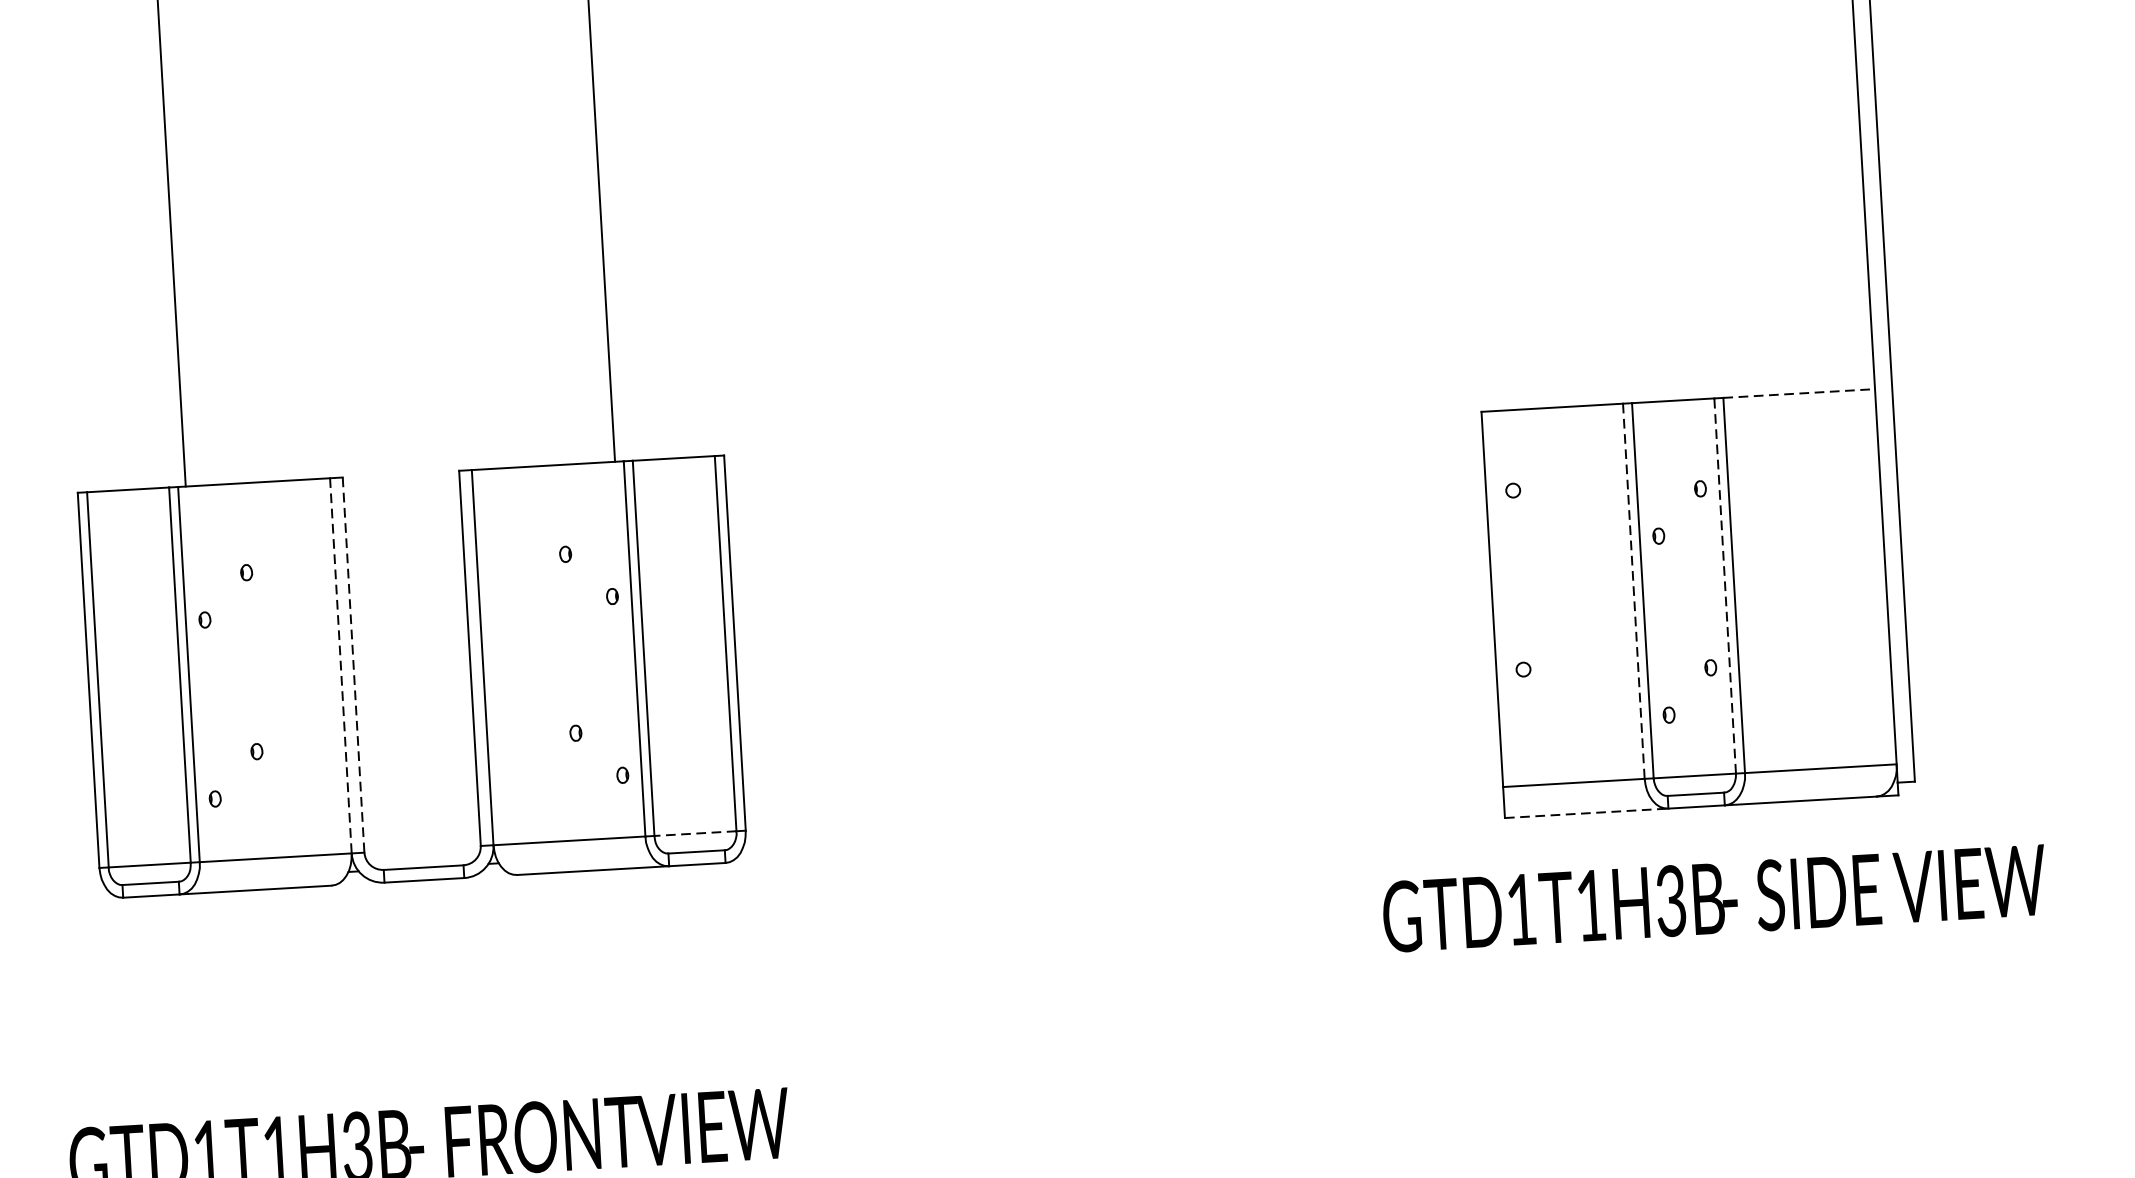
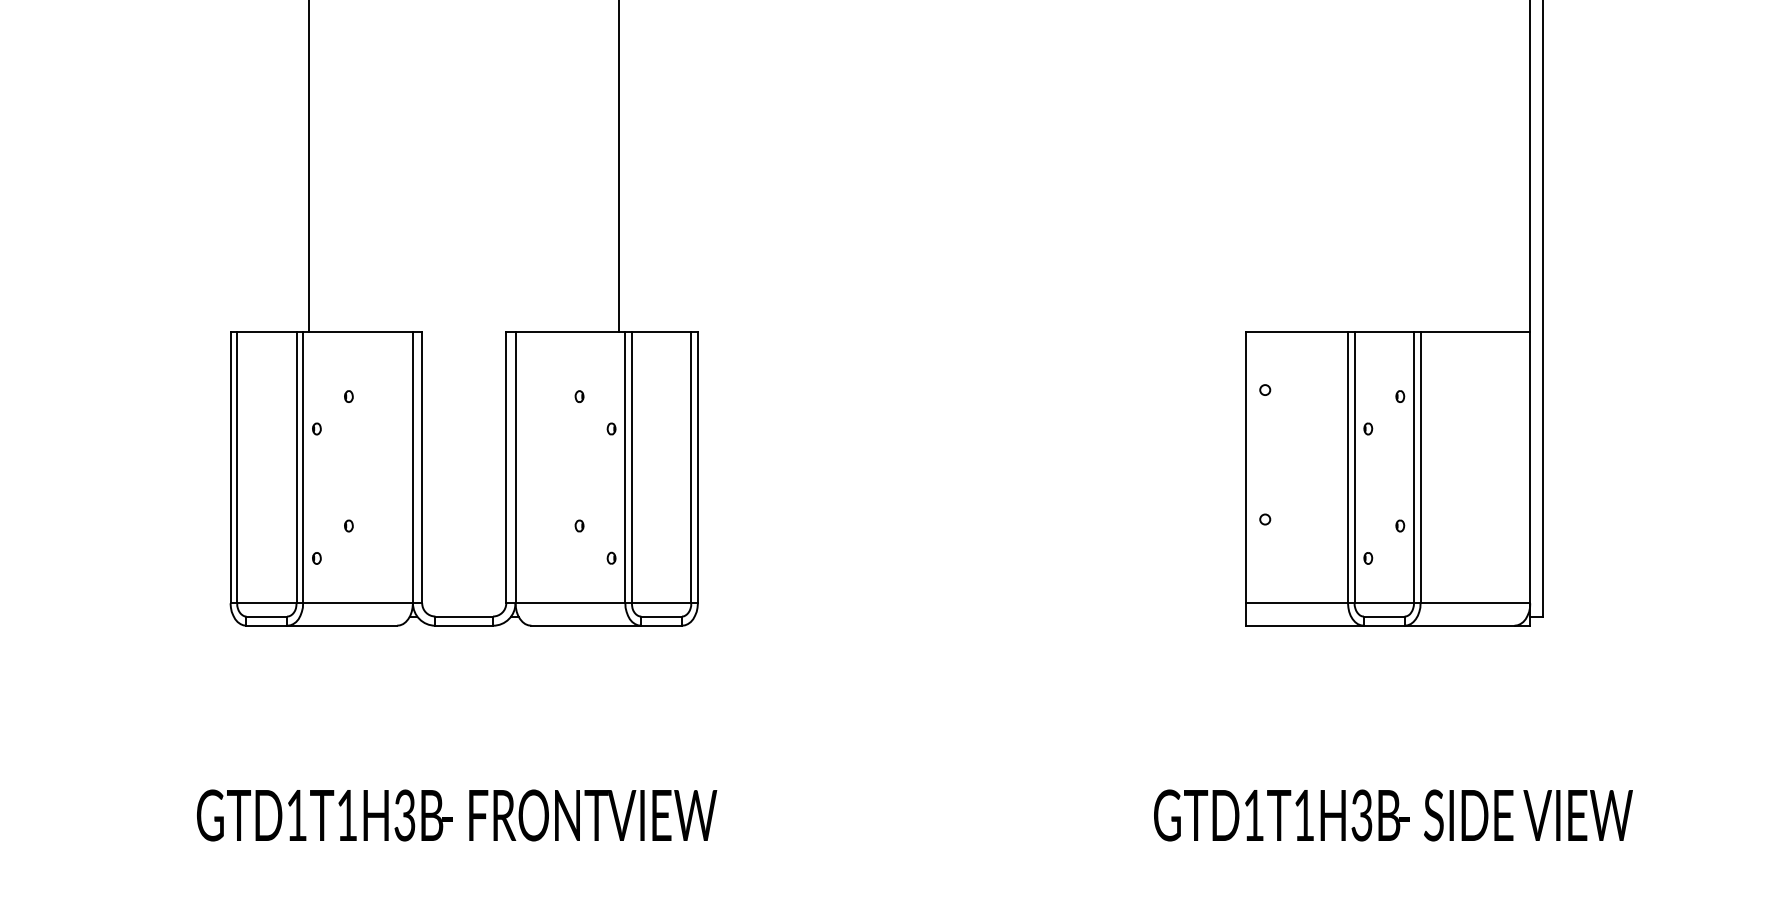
line: (1799, 394) -> (1475, 332), dashed -> solid
line: (1725, 585) -> (1414, 467), dashed -> solid
line: (1634, 591) -> (1348, 467), dashed -> solid
line: (354, 664) -> (422, 467), dashed -> solid
line: (340, 665) -> (412, 467), dashed -> solid
line: (1587, 812) -> (1305, 625), dashed -> solid
line: (695, 833) -> (661, 603), dashed -> solid
text: (1714, 898) -> (1393, 815), moved

